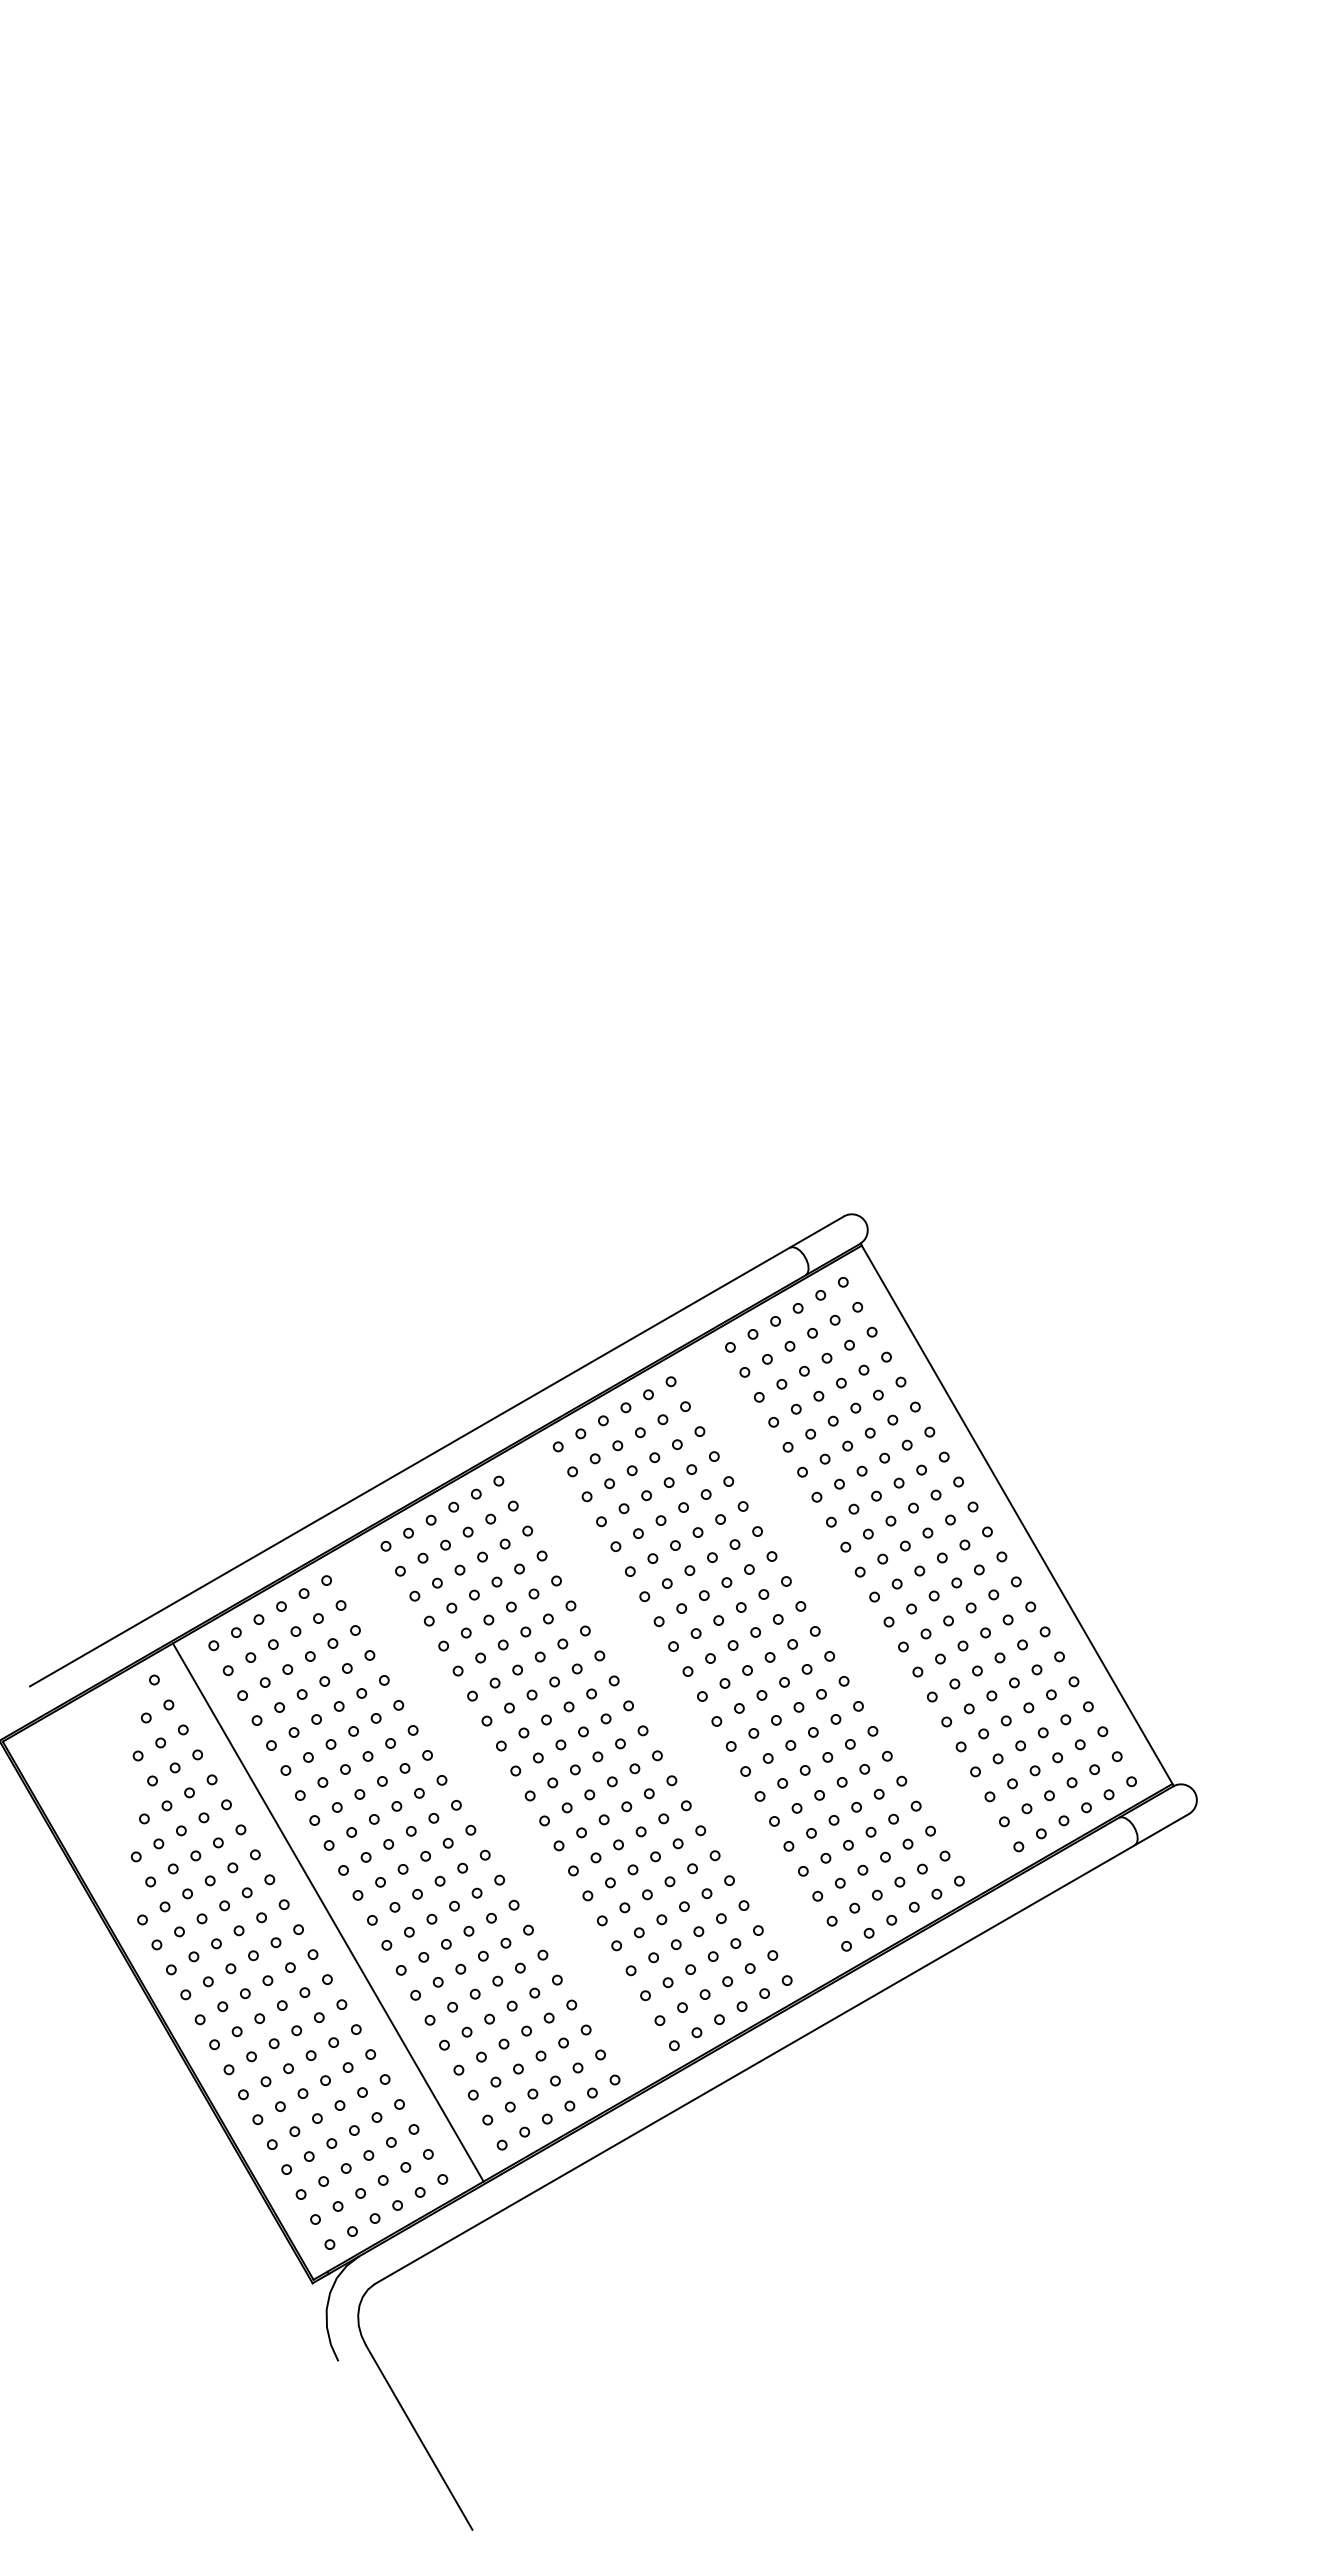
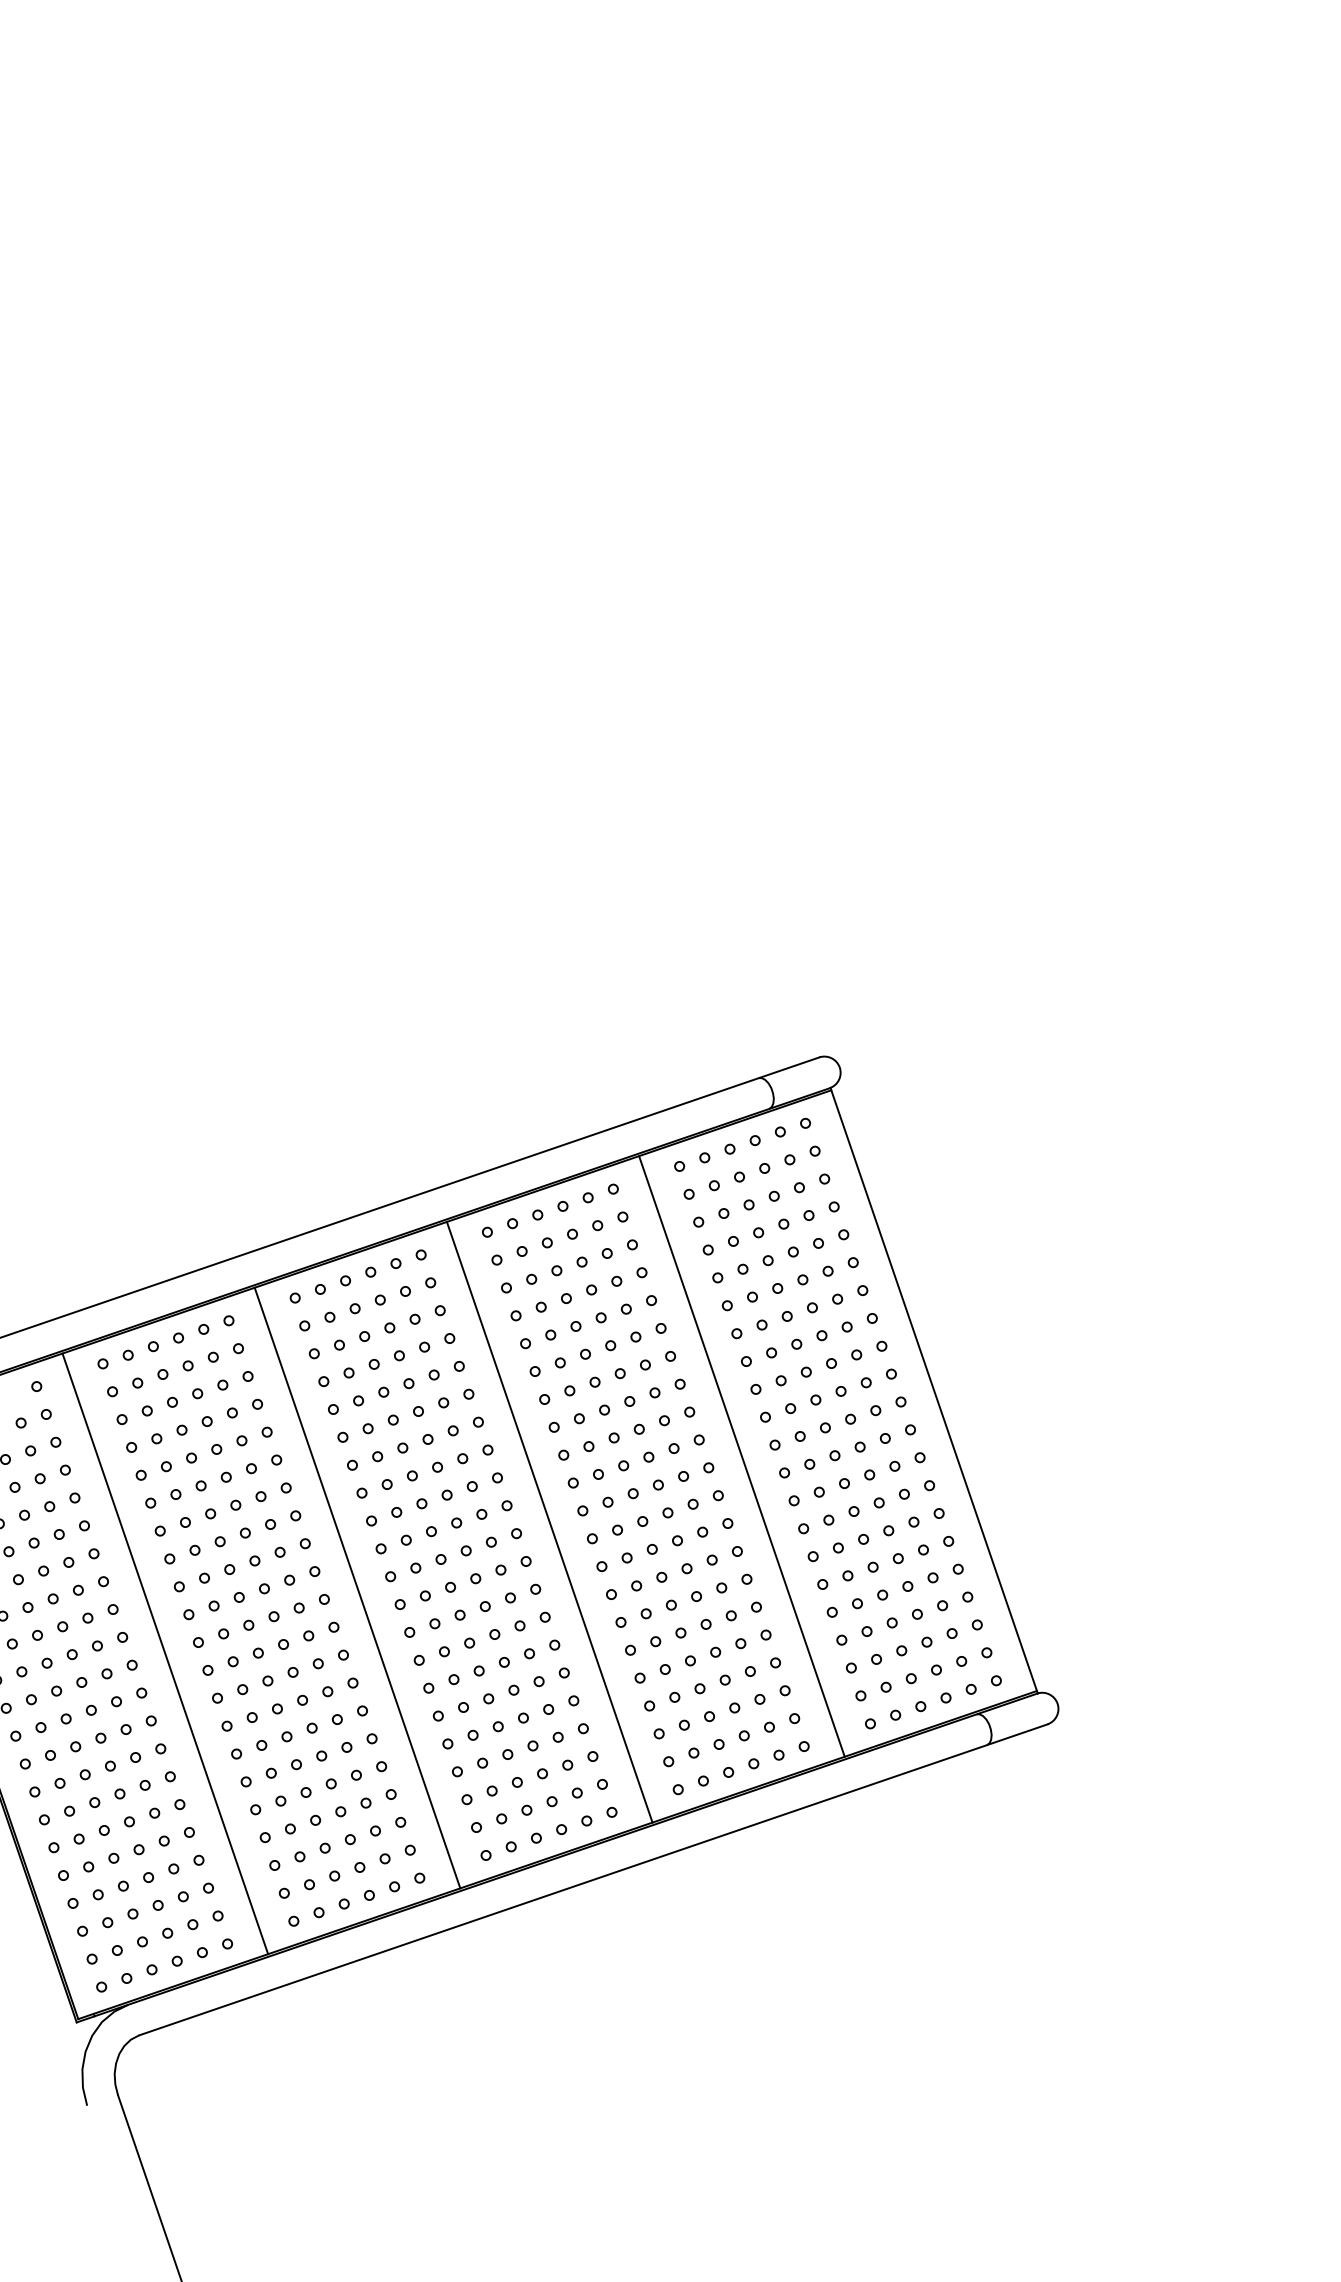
line: (844, 1614) -> (741, 1456), added
line: (672, 1713) -> (549, 1522), added
line: (500, 1813) -> (357, 1588), added

